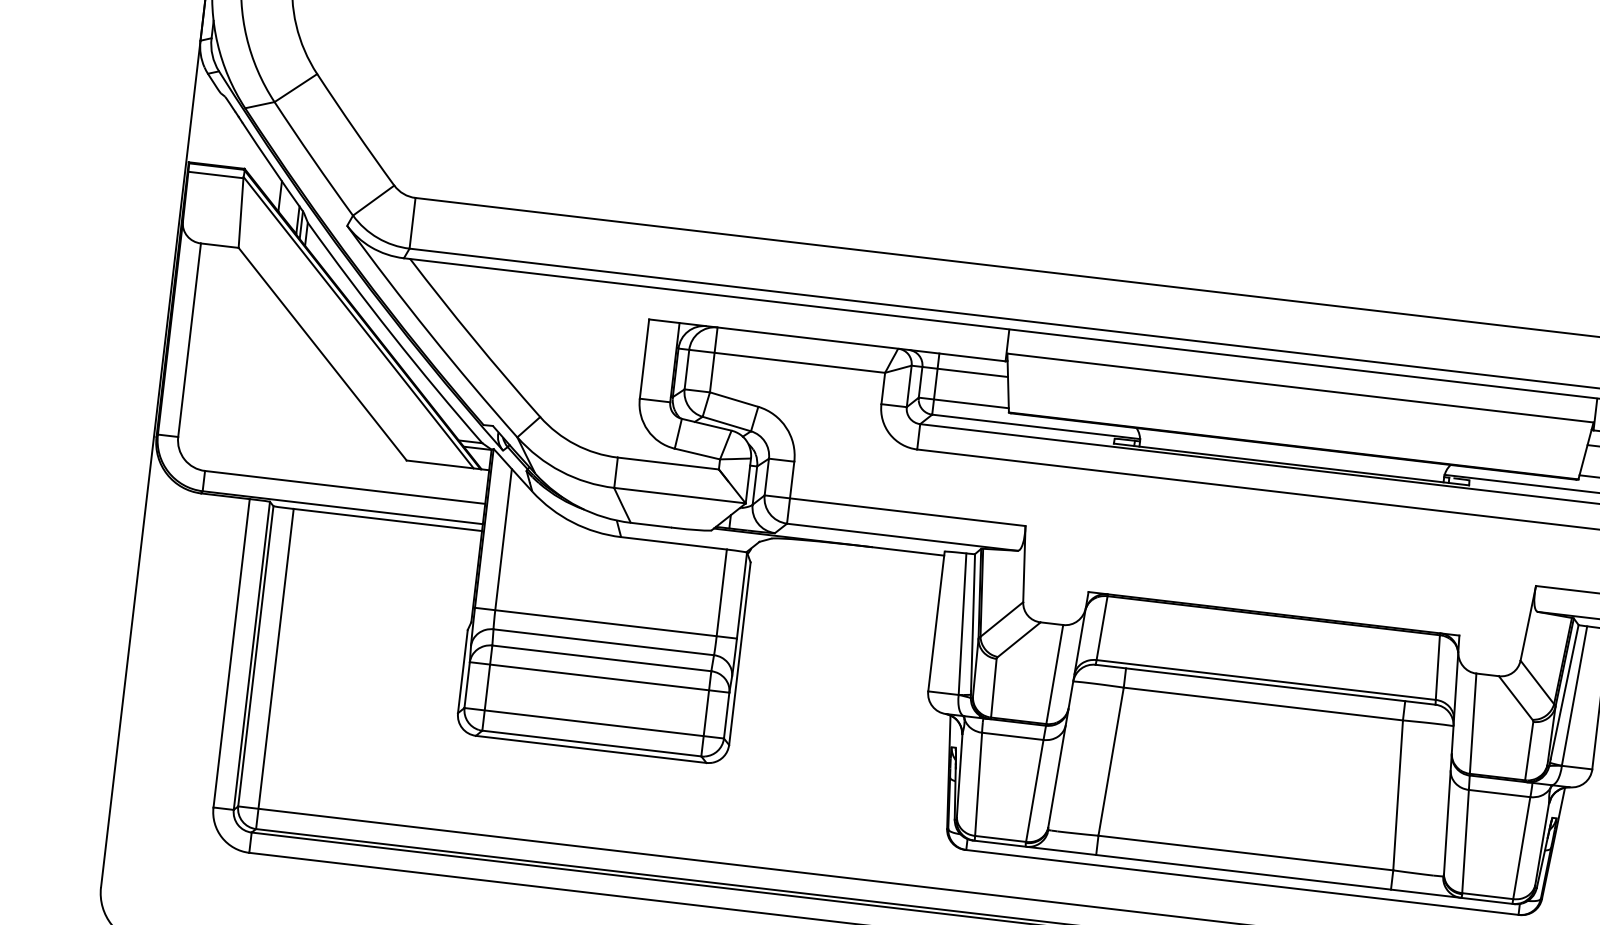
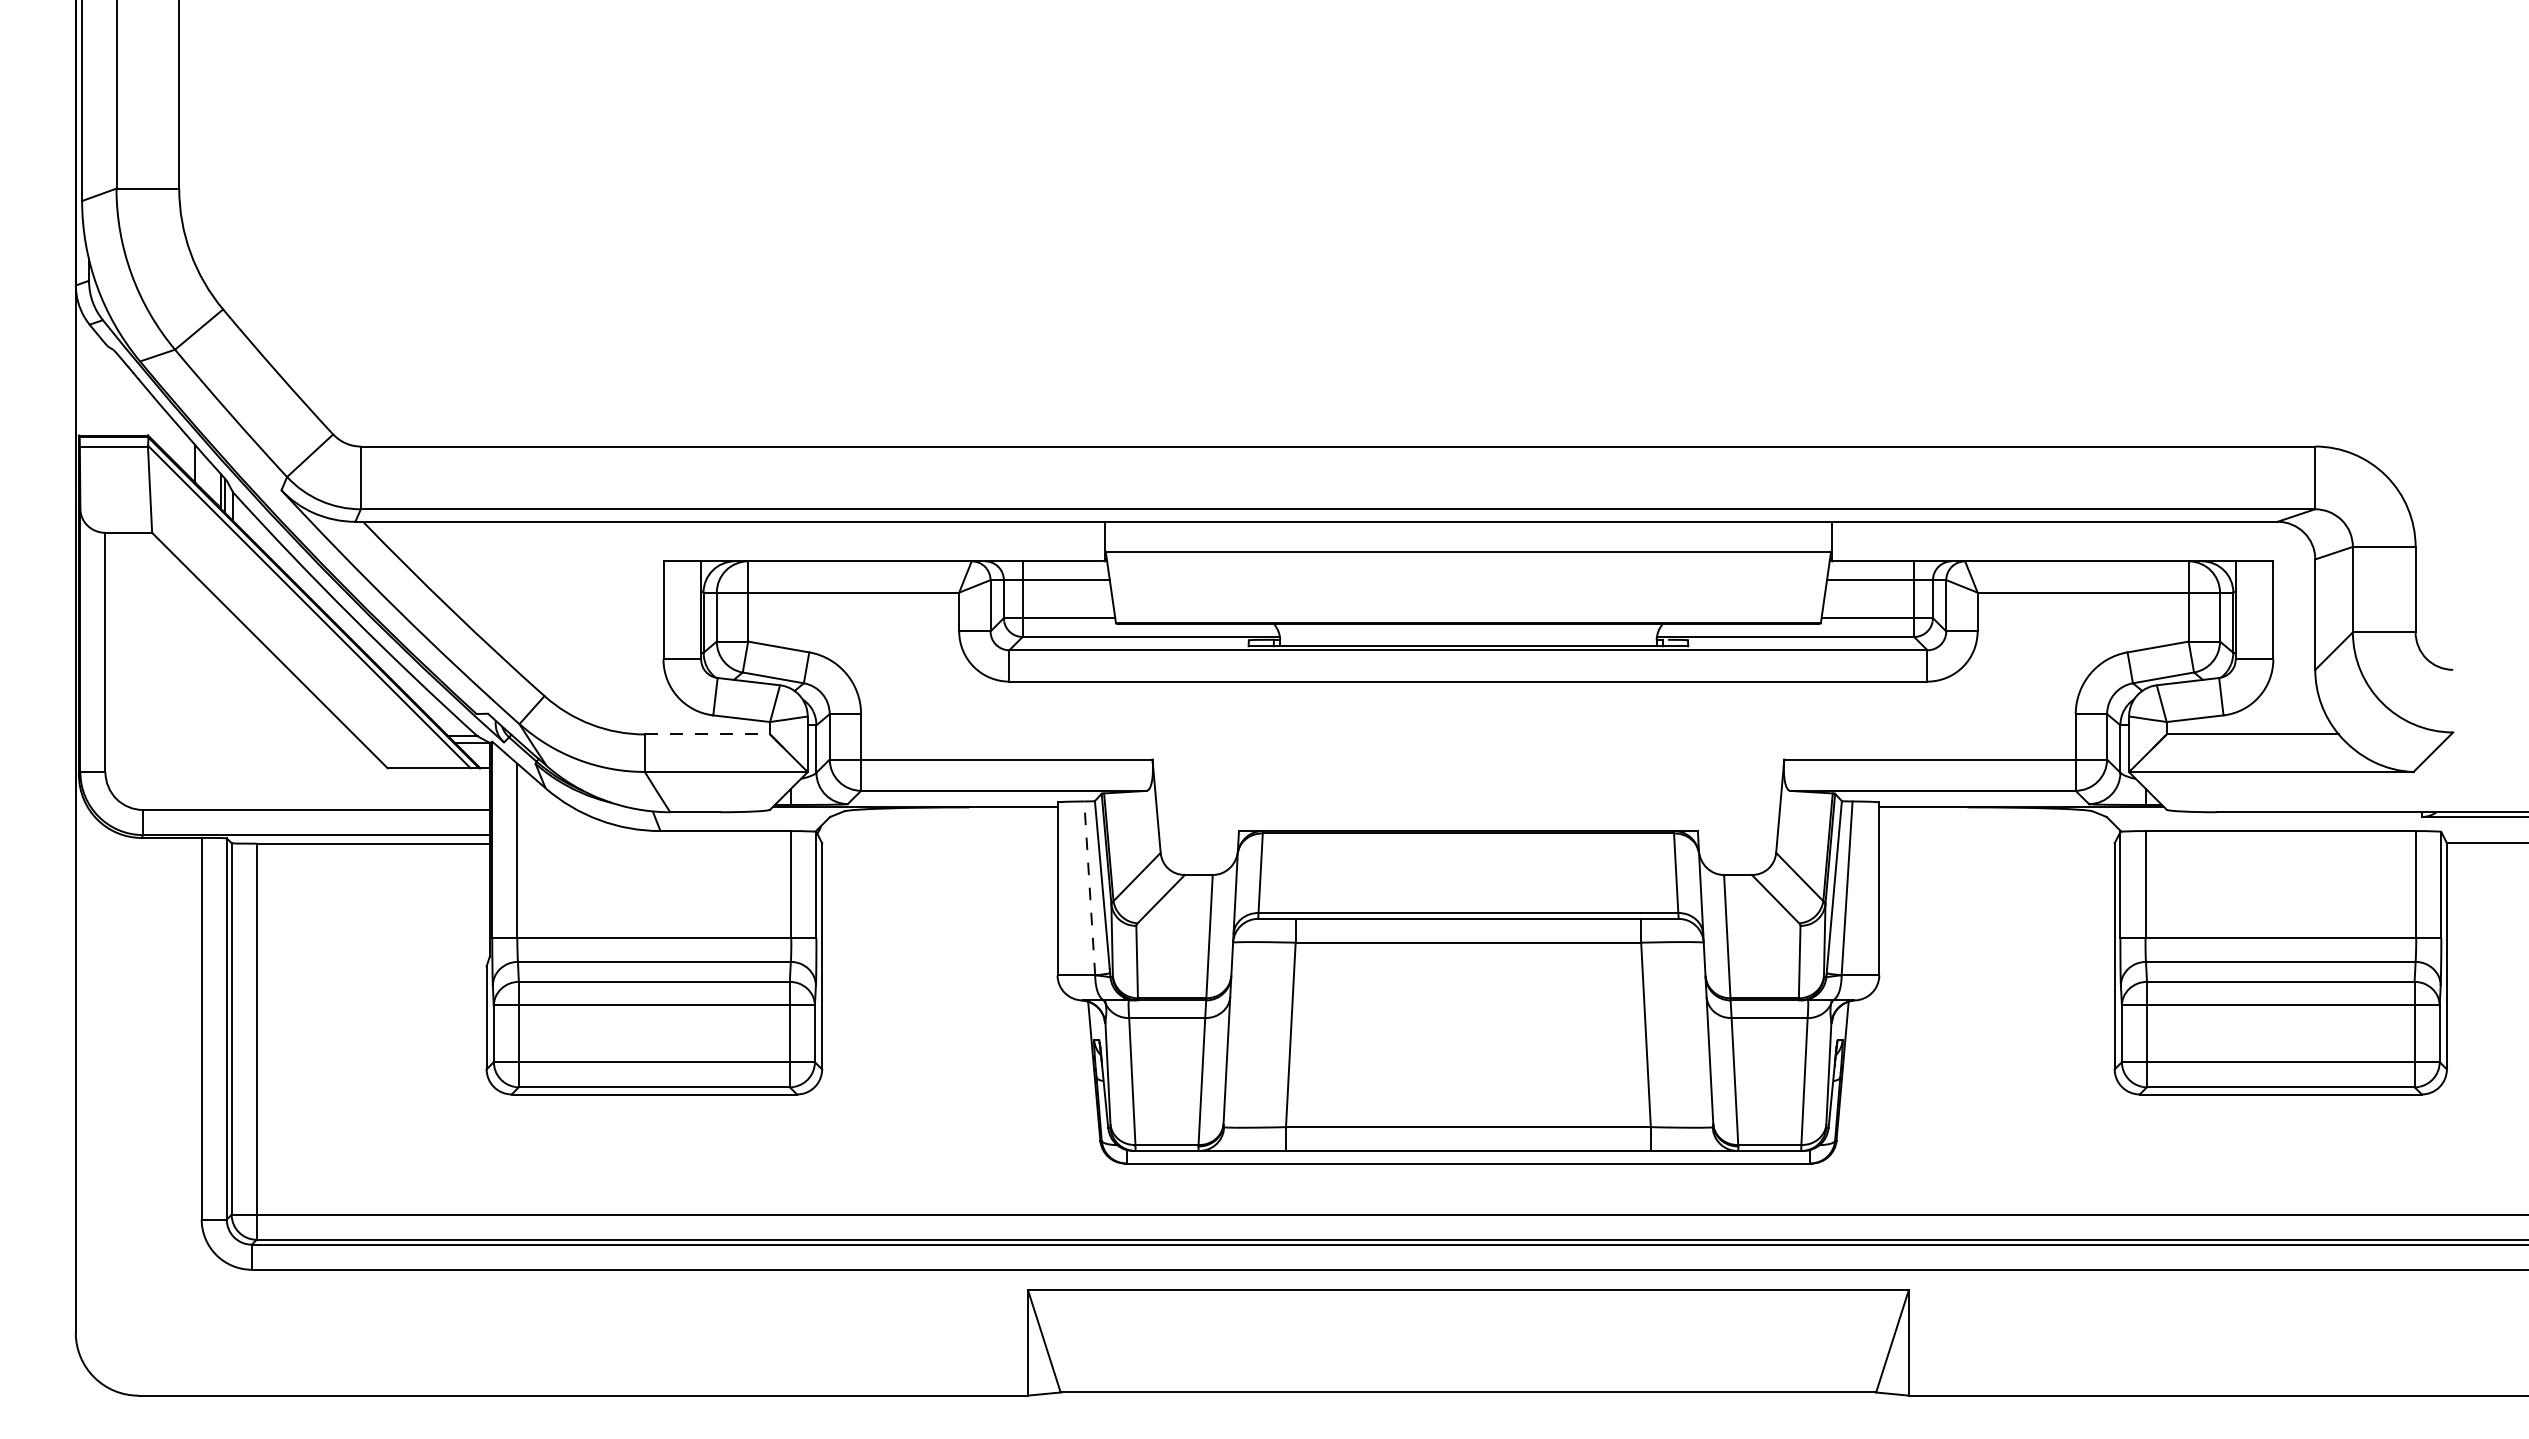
line: (668, 463) -> (707, 734), solid -> dashed
line: (962, 623) -> (1089, 887), solid -> dashed

